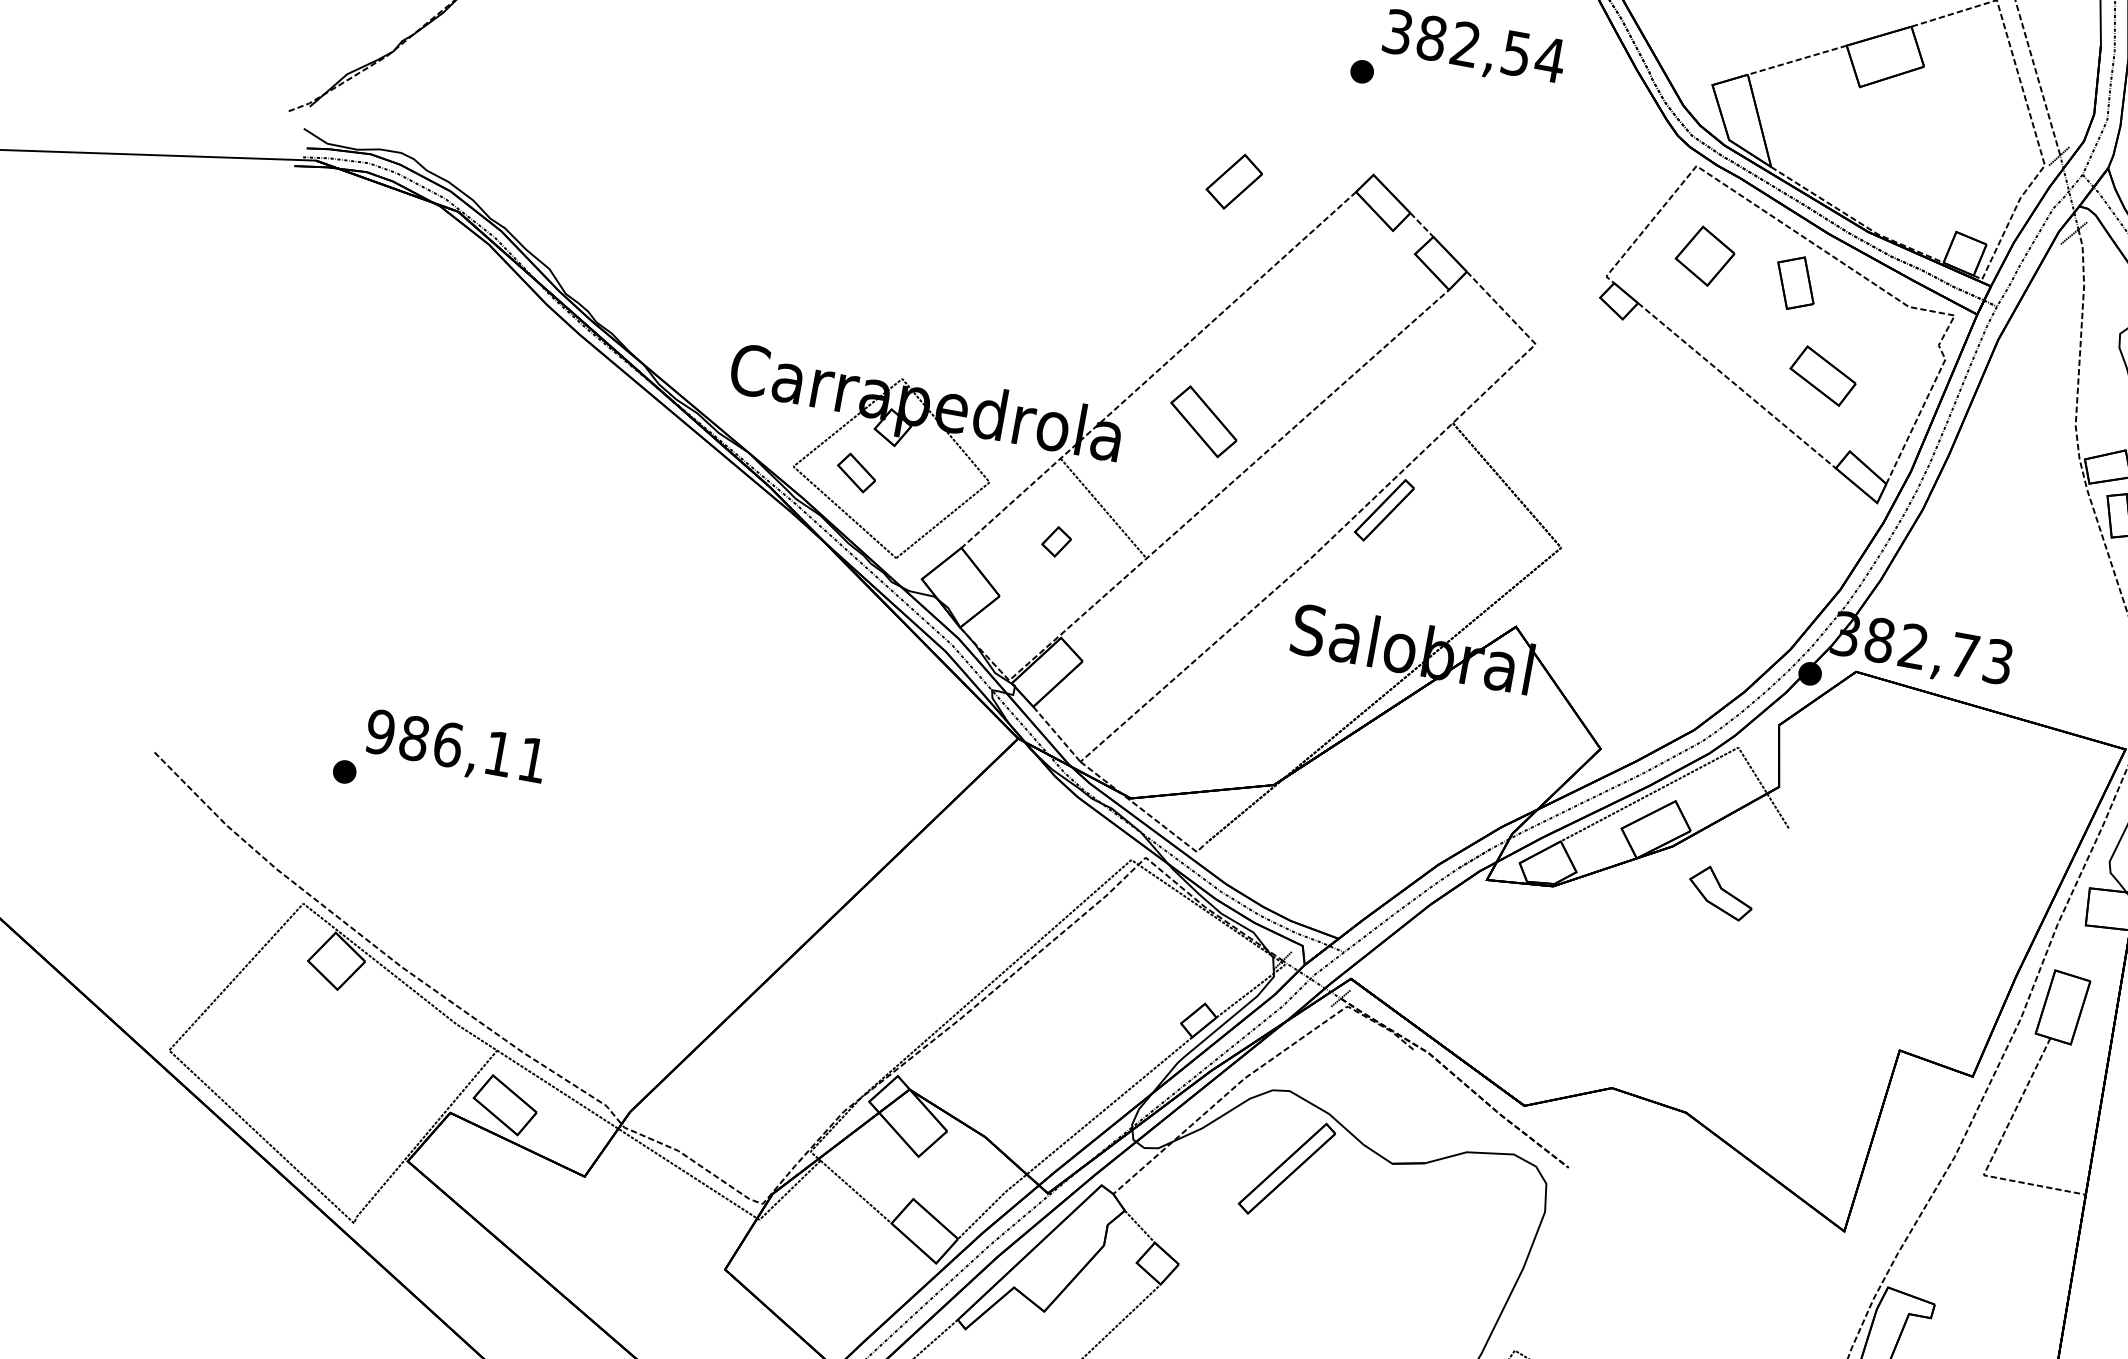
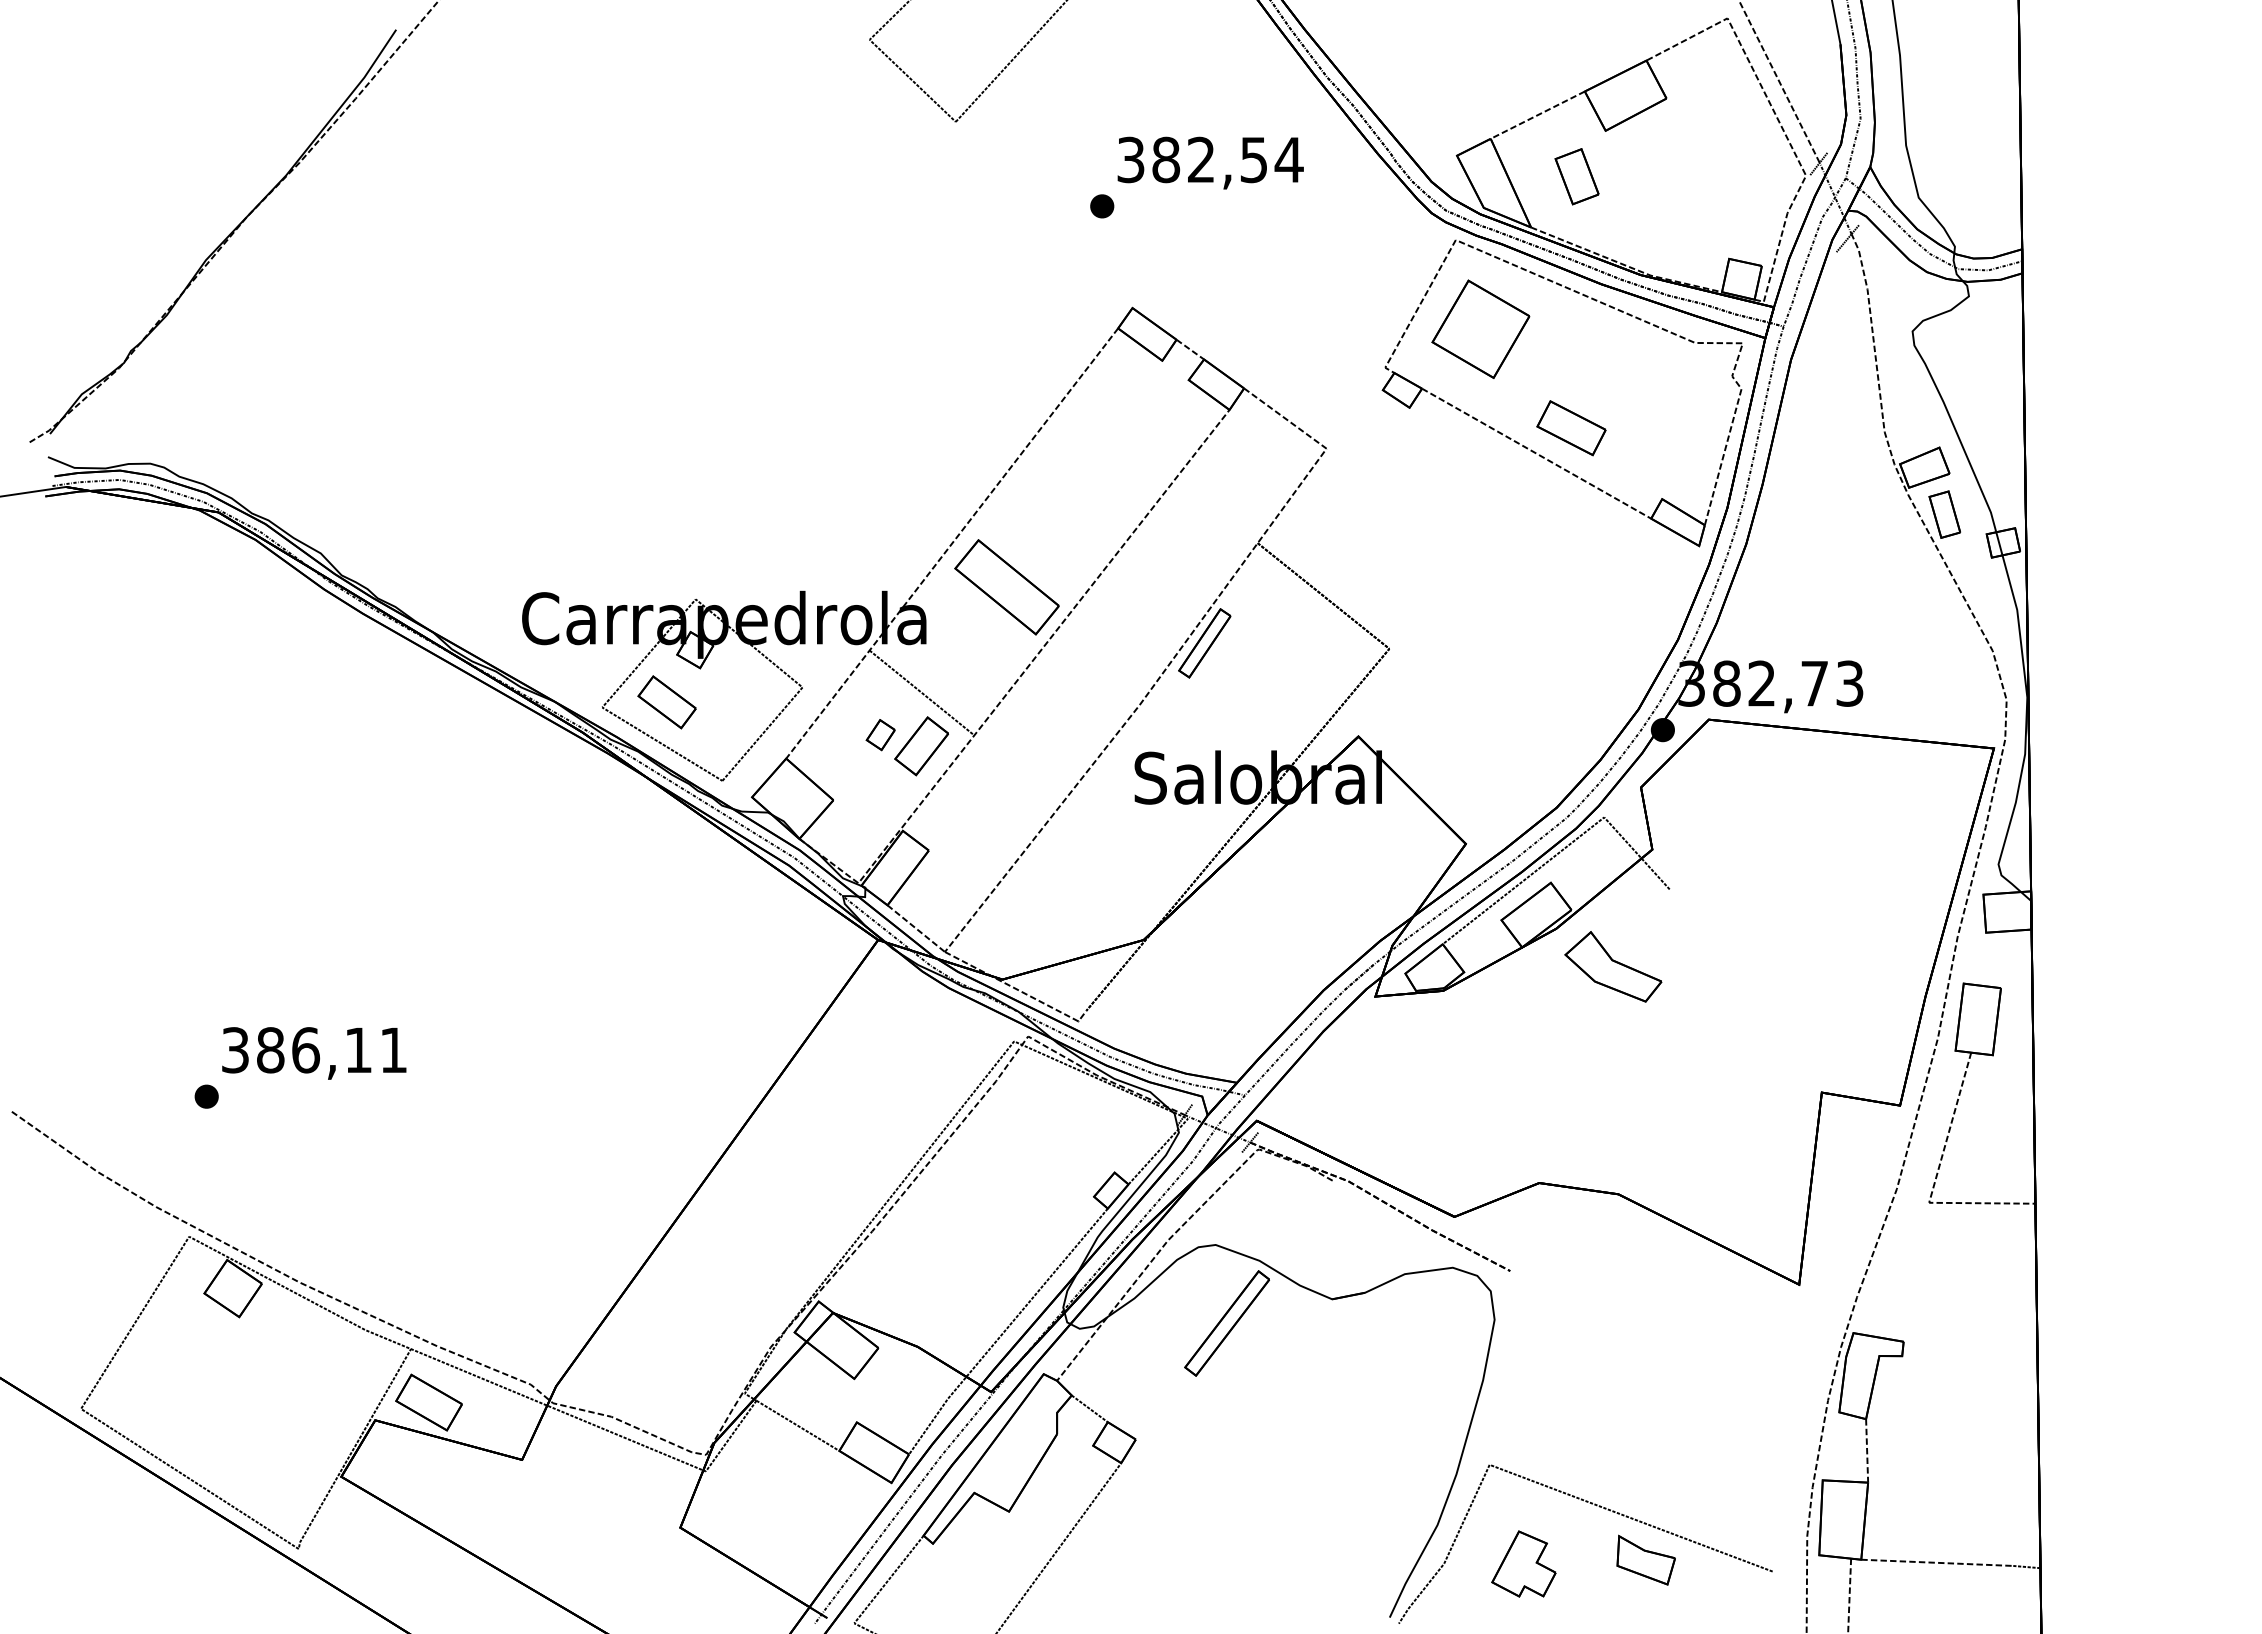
part: (1234, 181) -> (921, 746), moved
part: (1704, 255) -> (1480, 328), size x1.67
part: (1795, 282) -> (1576, 176), moved
part: (1823, 376) -> (1571, 428), moved
part: (1203, 421) -> (1006, 587), size x1.43
part: (856, 473) -> (666, 702), size x1.43
text: (380, 732) -> (235, 1050), 986,11 -> 386,11
part: (1721, 892) -> (1613, 966), size x1.43

